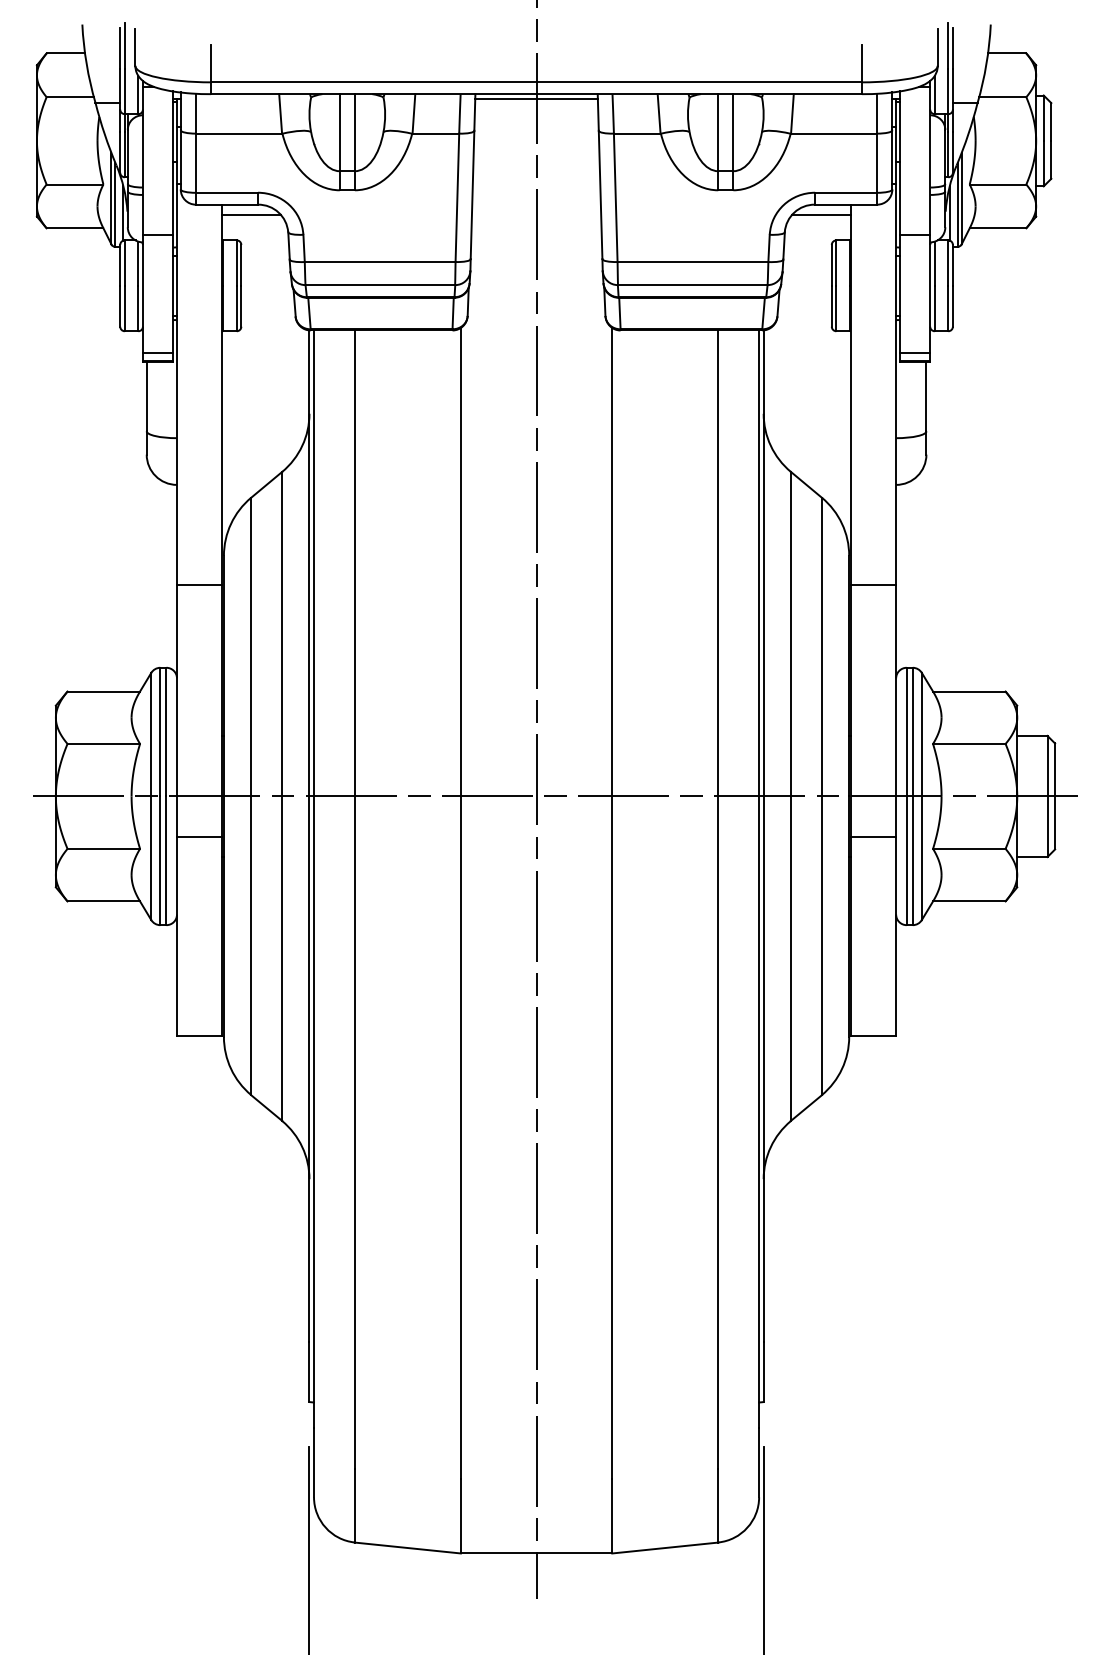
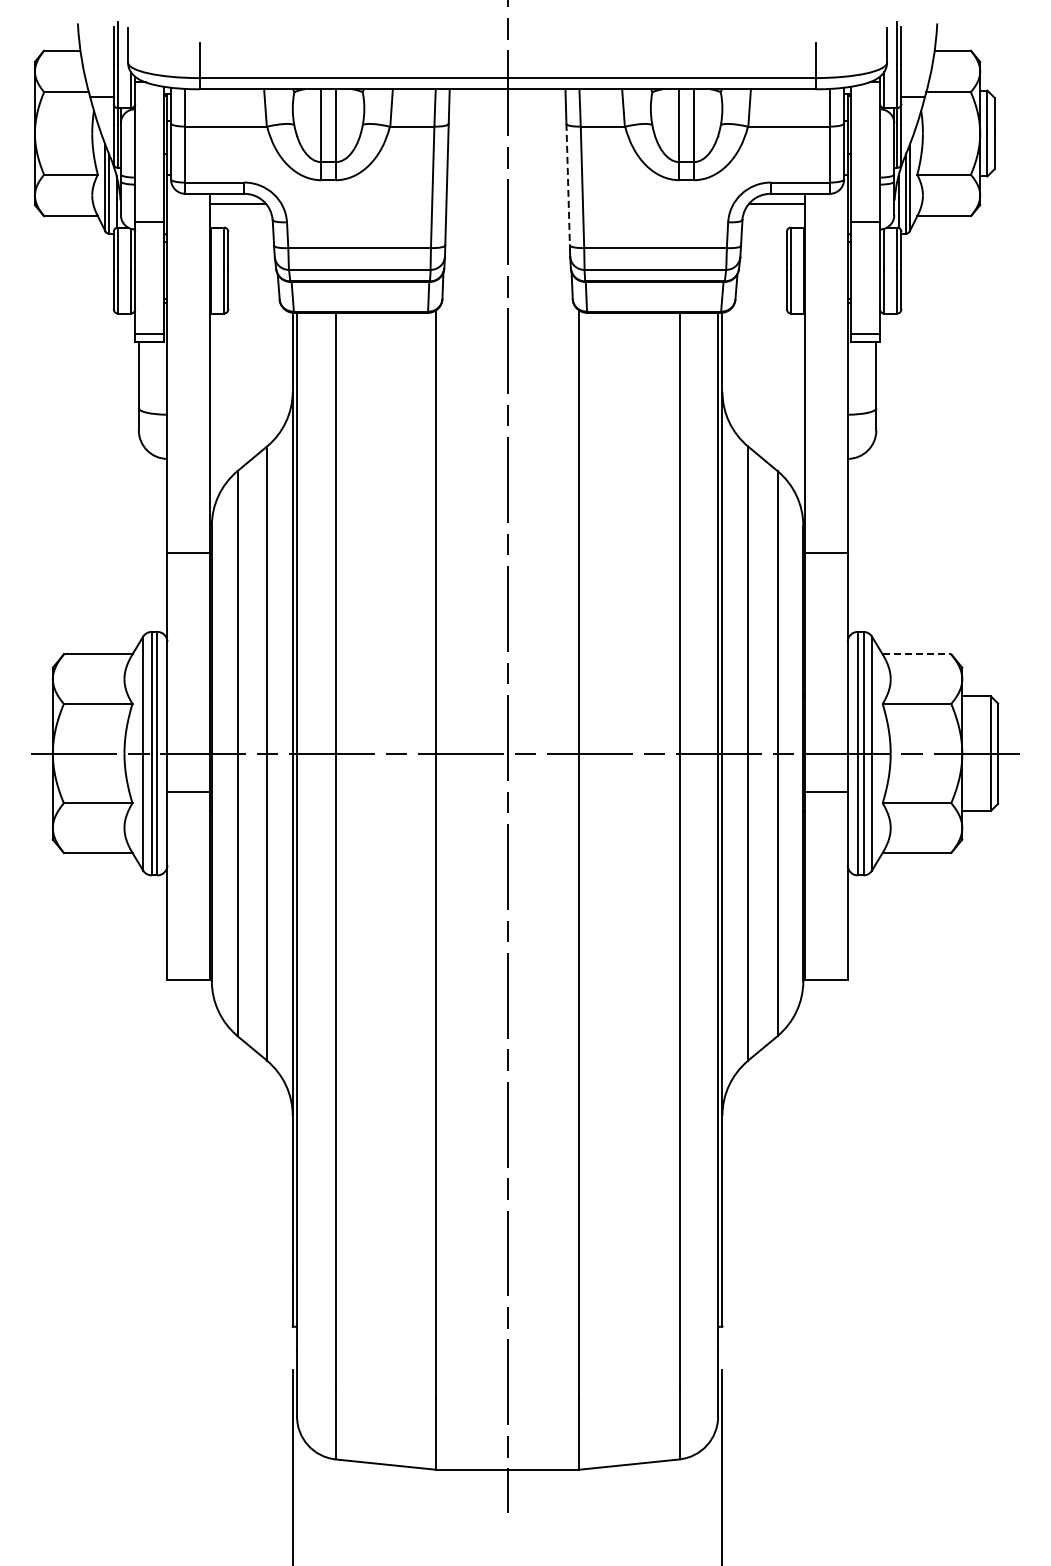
line: (536, 98) -> (507, 93), removed
line: (600, 194) -> (568, 184), solid -> dashed
line: (969, 691) -> (917, 654), solid -> dashed

